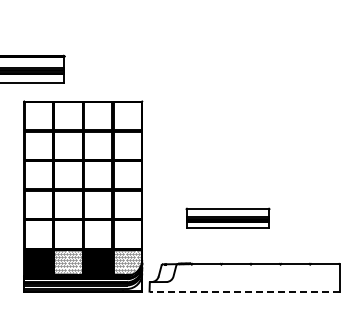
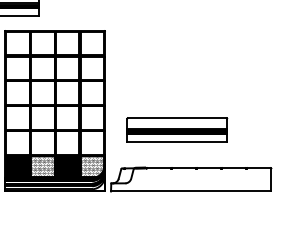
part: (227, 217) -> (176, 128), size x1.43
line: (244, 291) -> (191, 191), dashed -> solid

